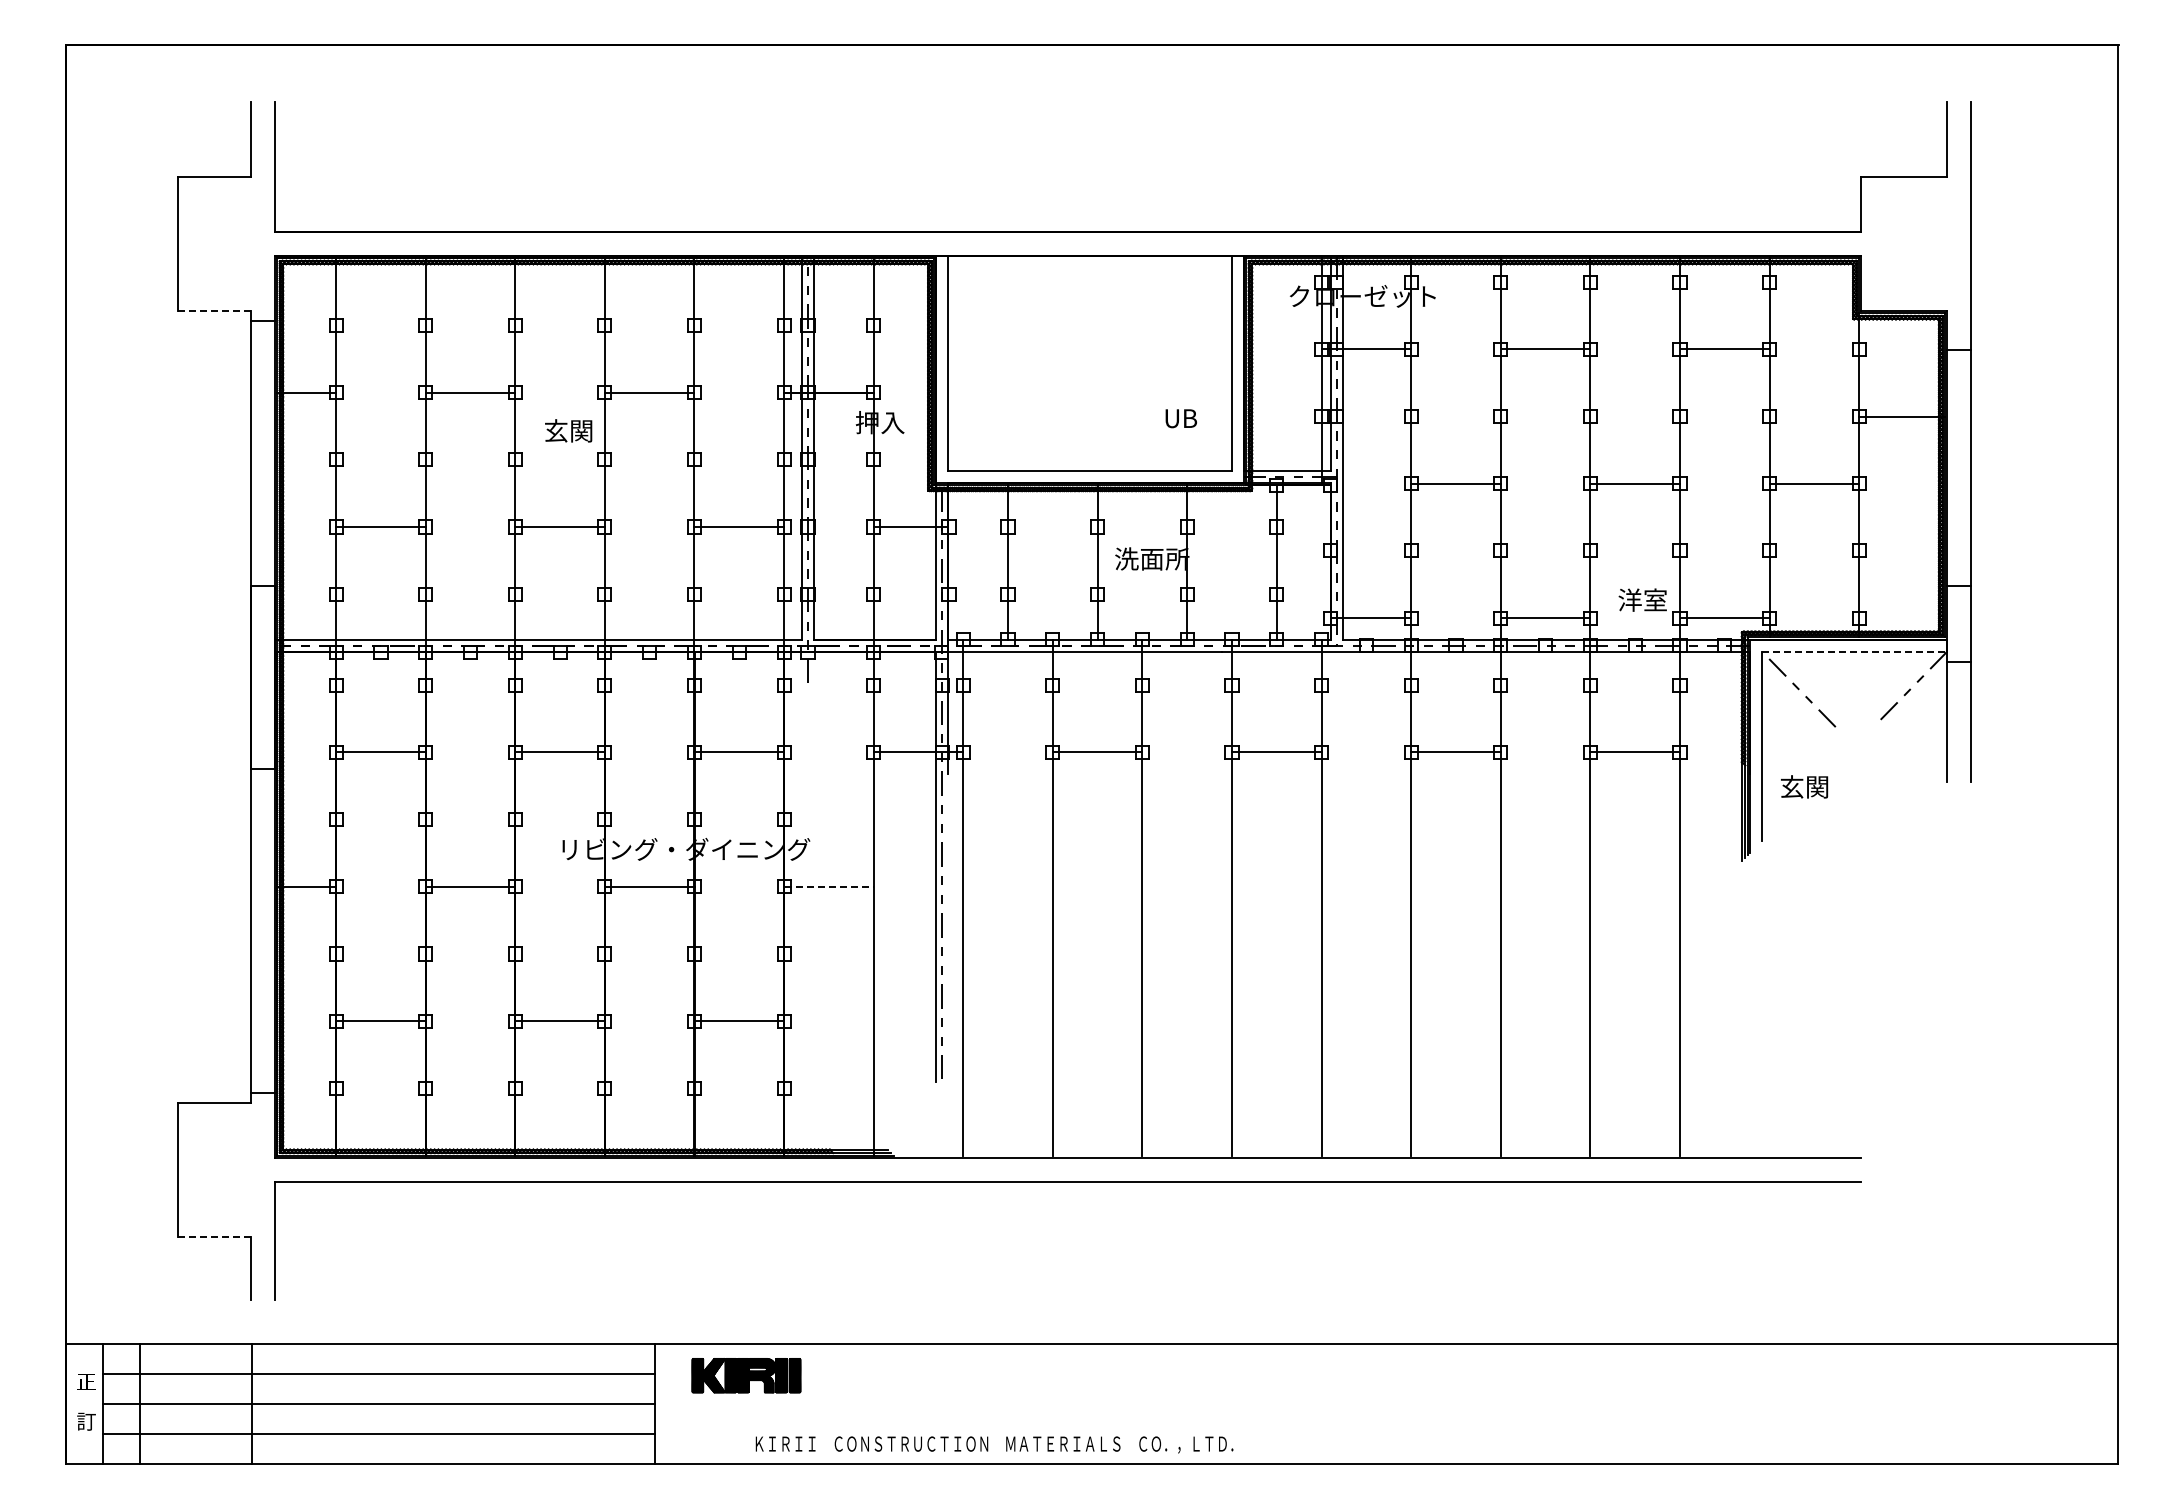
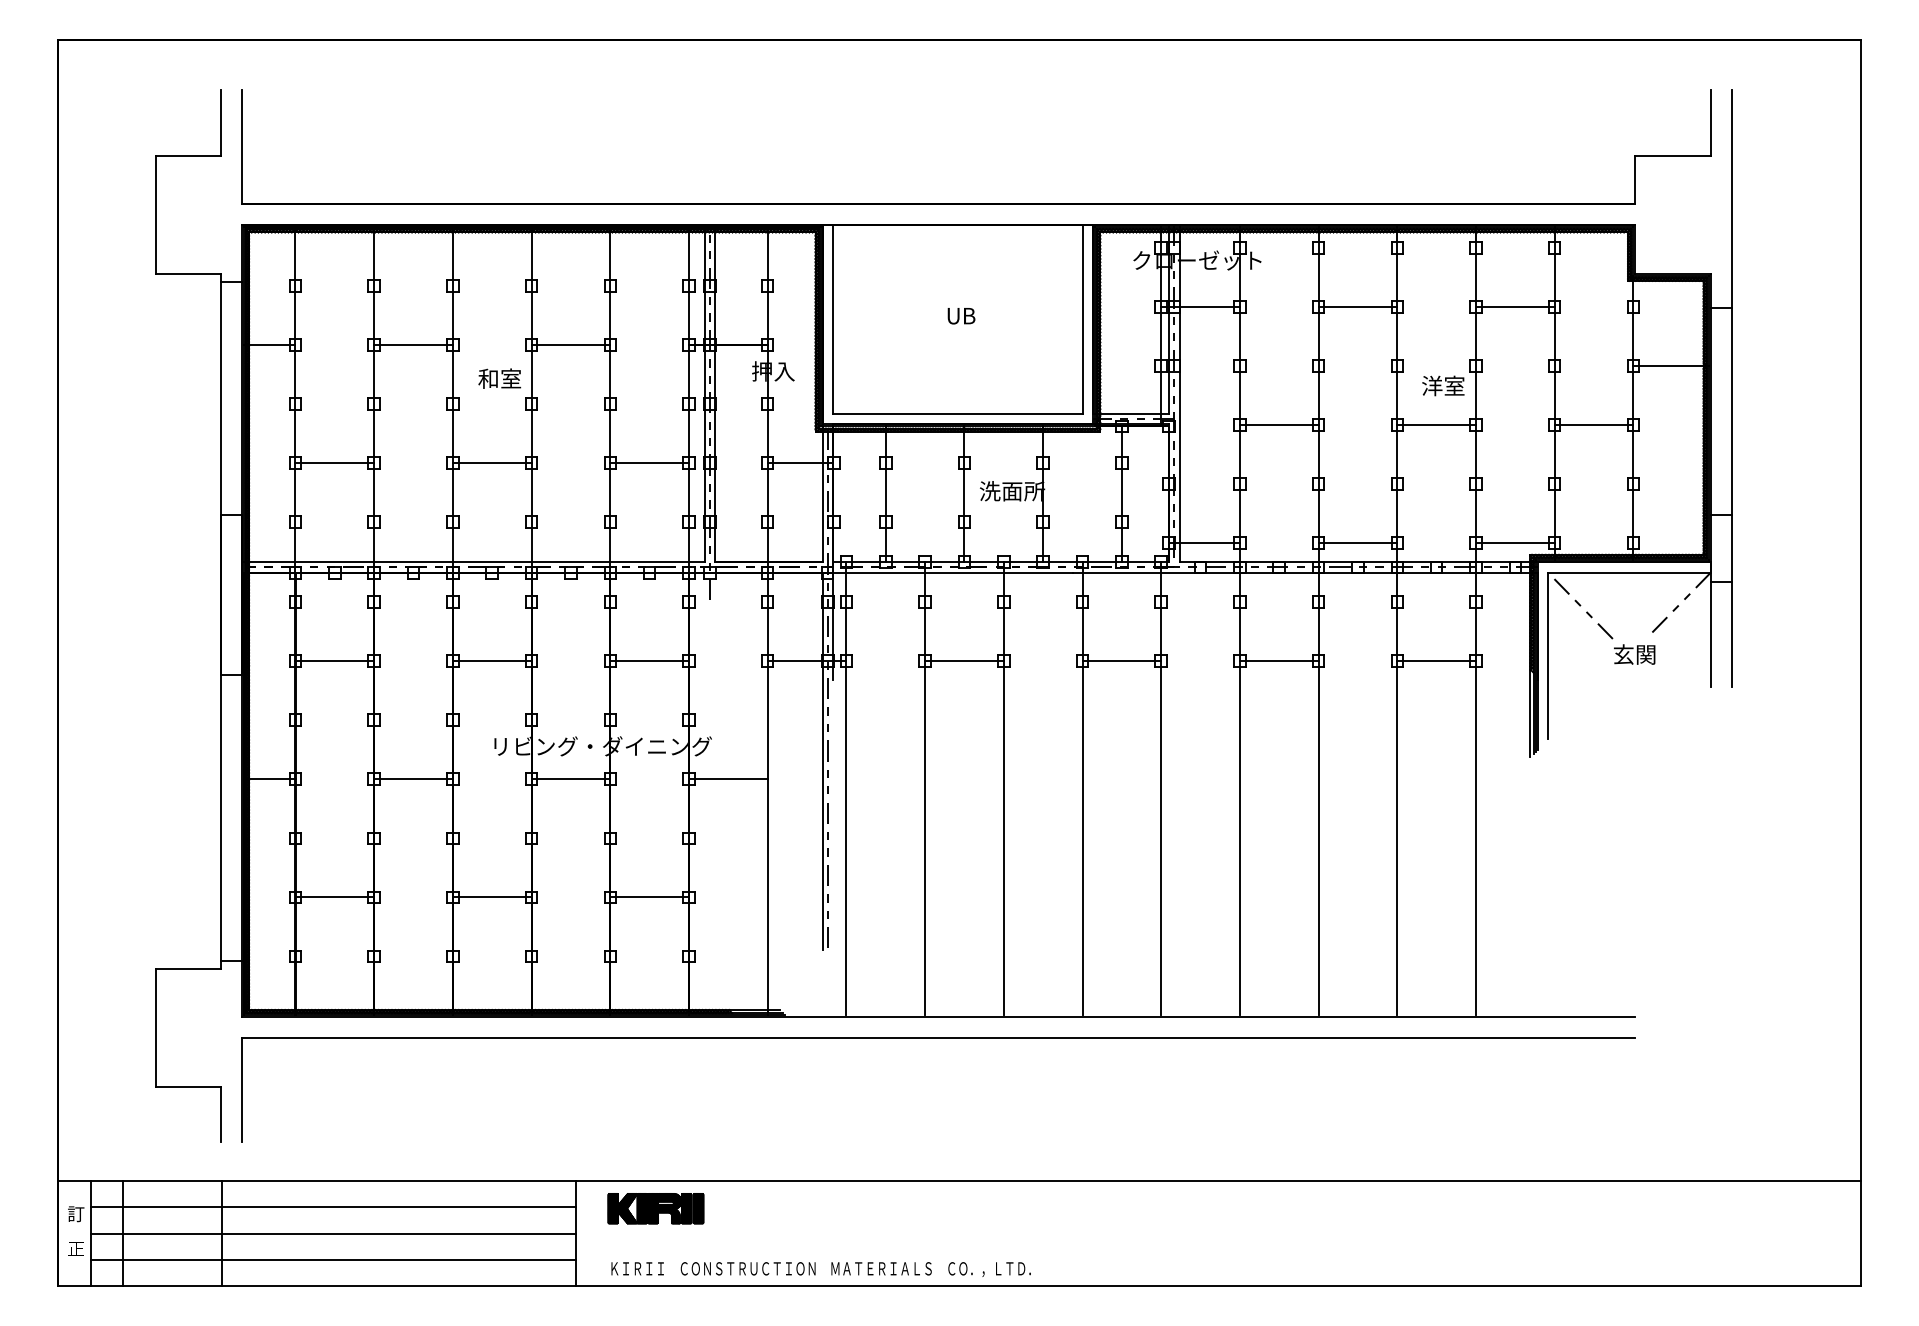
line: (214, 311) -> (188, 273), dashed -> solid
text: (1180, 418) -> (960, 315), moved
text: (568, 430) -> (499, 378), 玄関 -> 和室
text: (1642, 599) -> (1443, 385), moved
line: (1854, 651) -> (1629, 572), dashed -> solid
text: (1804, 786) -> (1634, 654), moved
line: (829, 886) -> (728, 778), dashed -> solid
line: (214, 1236) -> (188, 1086), dashed -> solid
text: (86, 1381) -> (76, 1213), 正 -> 訂
text: (86, 1421) -> (76, 1248), 訂 -> 正
text: (994, 1444) -> (821, 1269), moved

